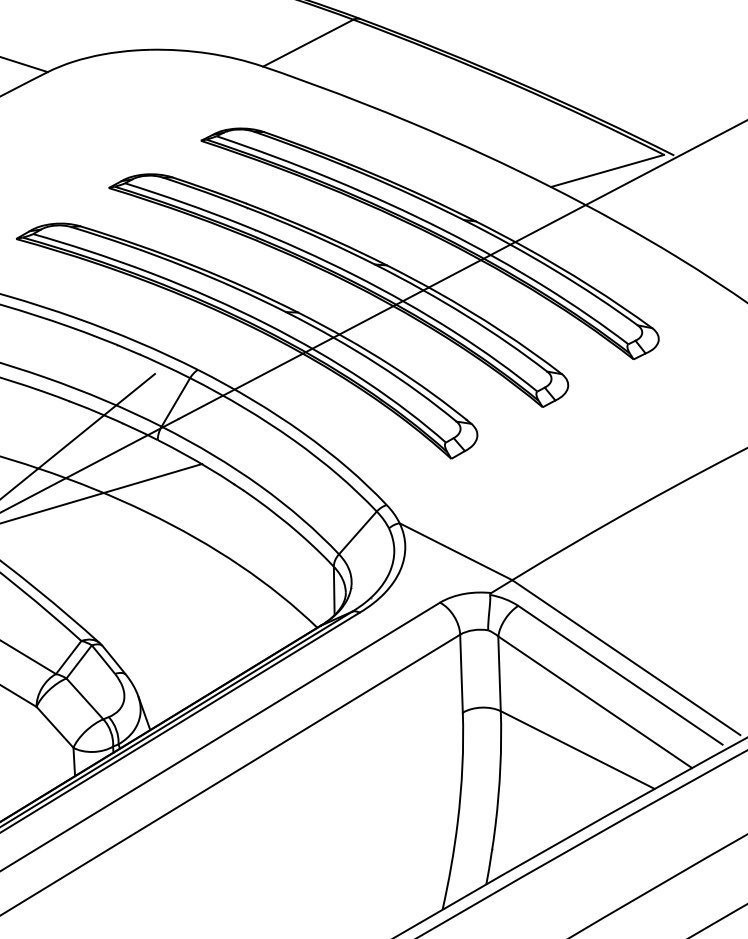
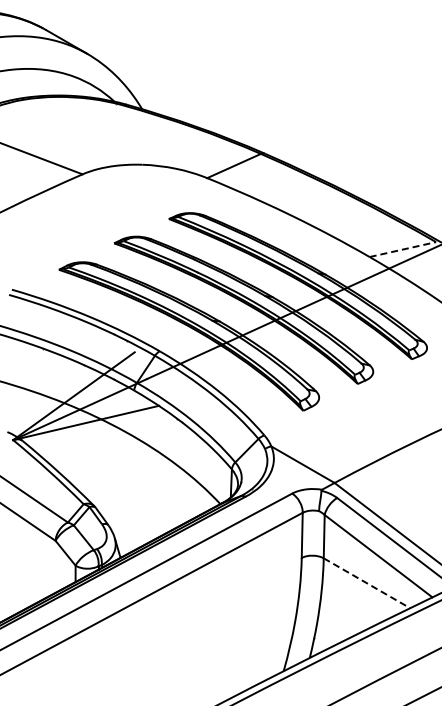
line: (608, 170) -> (403, 249), solid -> dashed
line: (576, 750) -> (366, 583), solid -> dashed

